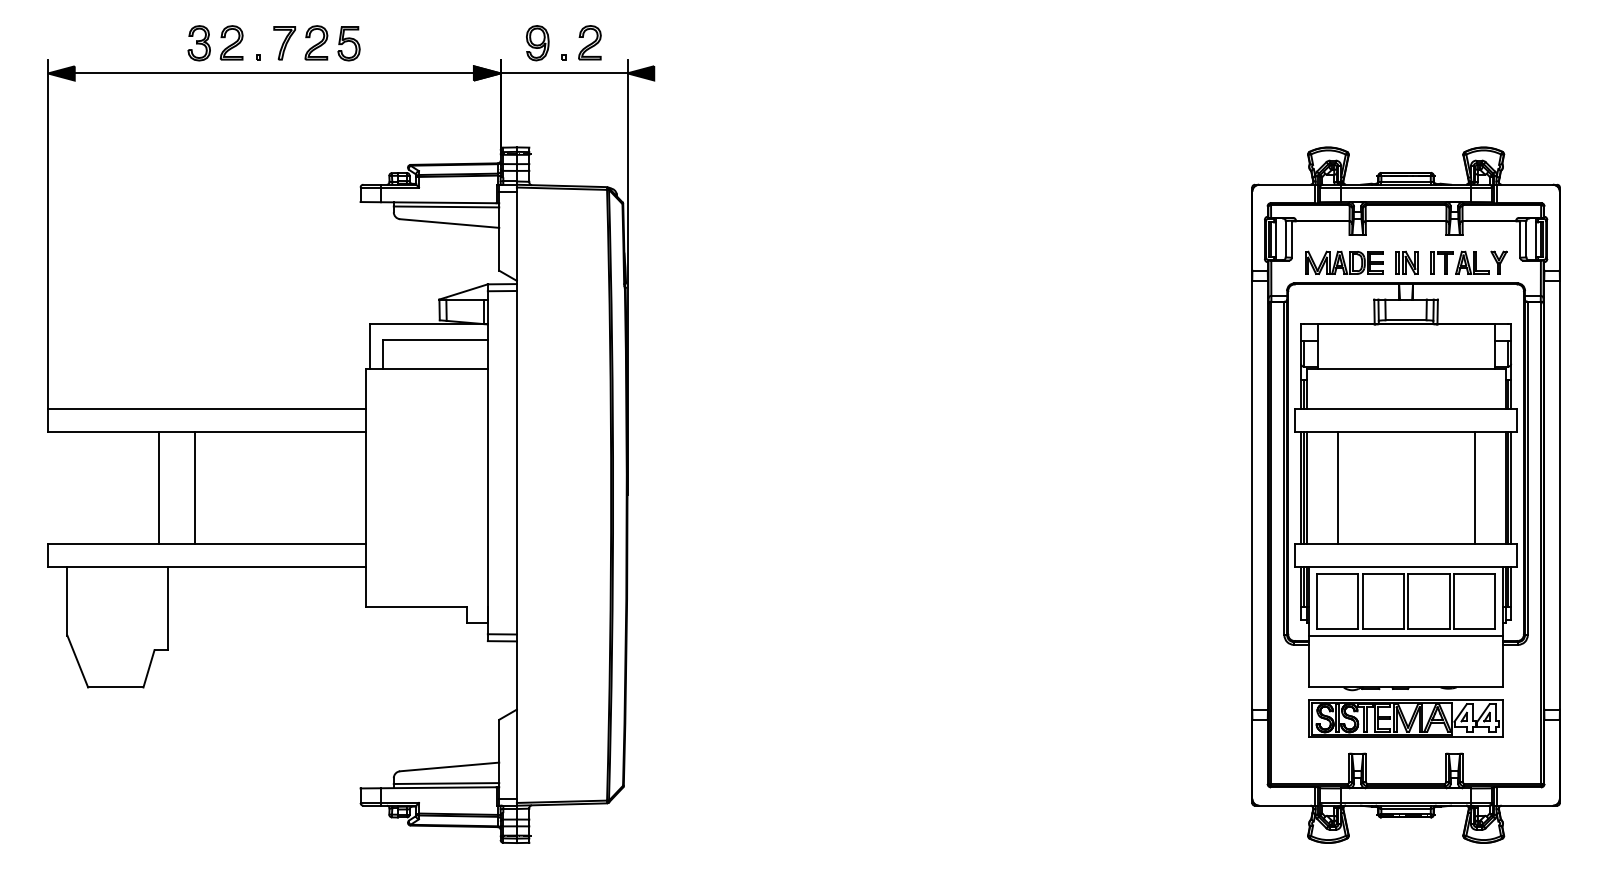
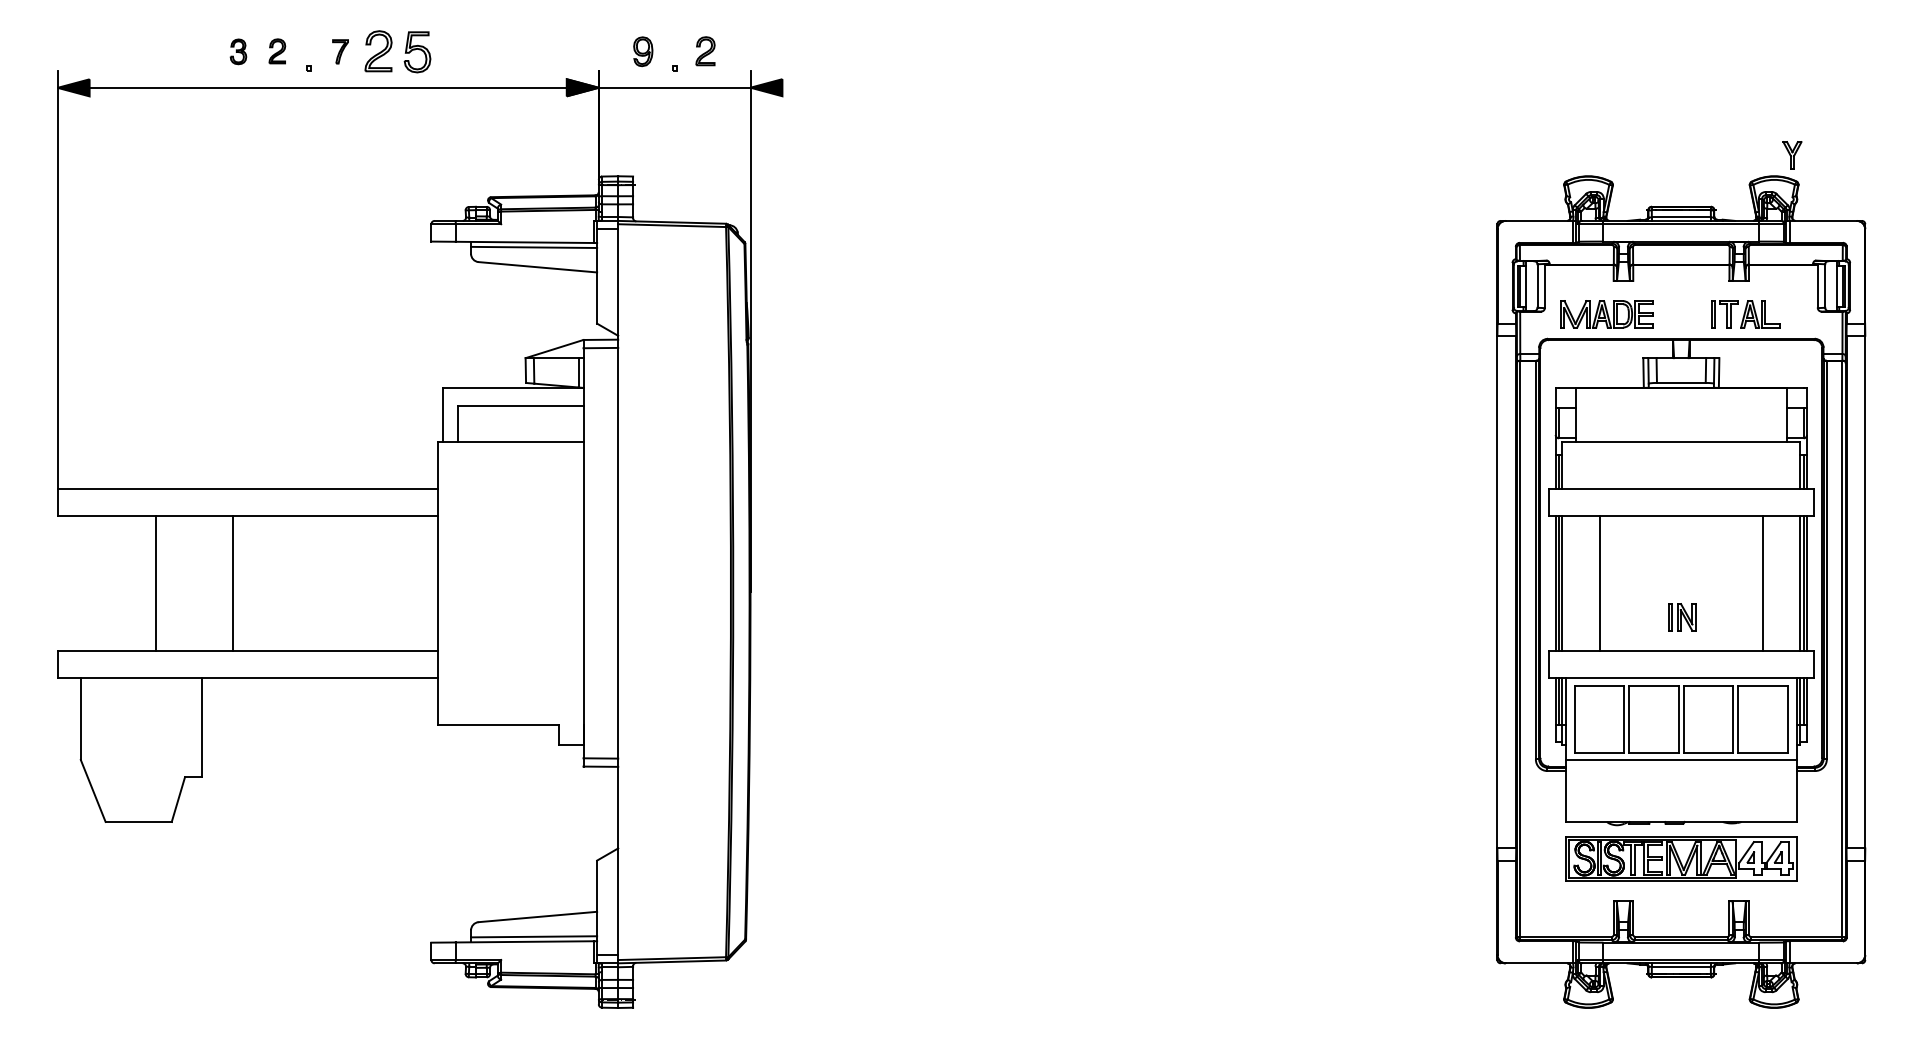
part: (199, 43) -> (238, 51), size x0.6
part: (231, 43) -> (277, 51), size x0.6
part: (284, 43) -> (340, 51), size x0.6
part: (538, 43) -> (643, 51), size x0.7
part: (589, 43) -> (705, 51), size x0.7
part: (1407, 263) -> (1682, 617), moved
part: (1499, 263) -> (1792, 155), moved
line: (158, 488) -> (155, 583), moved

